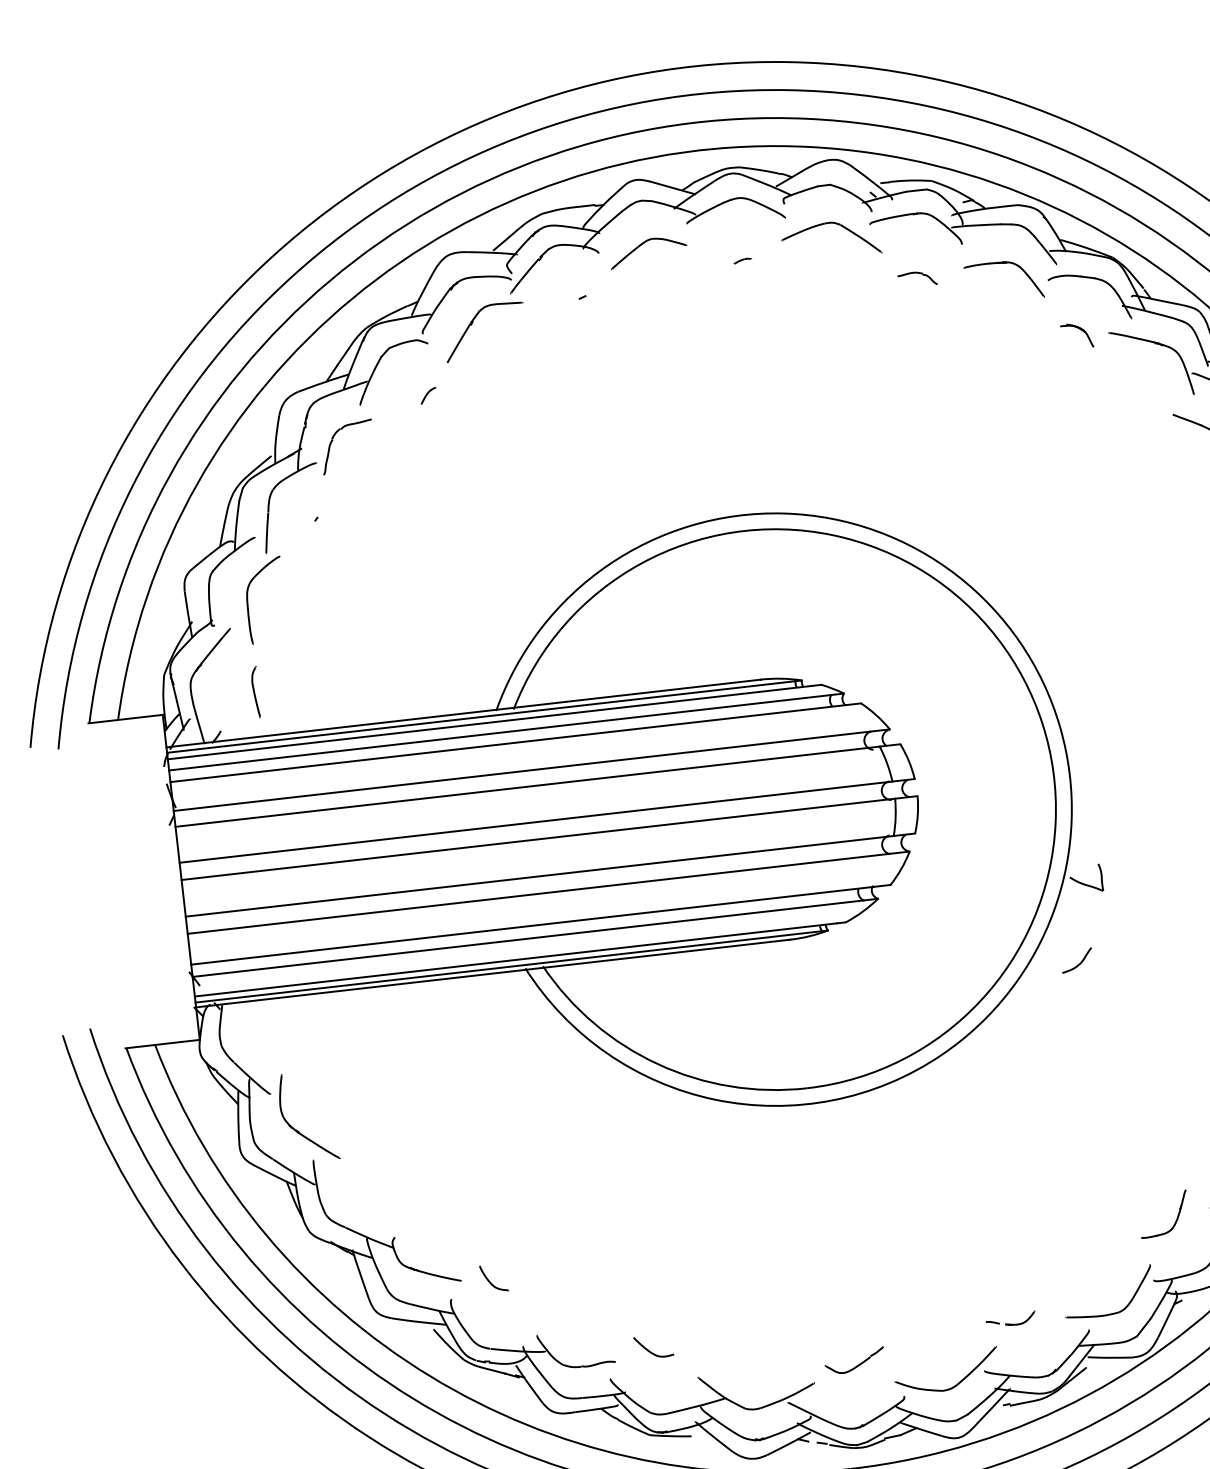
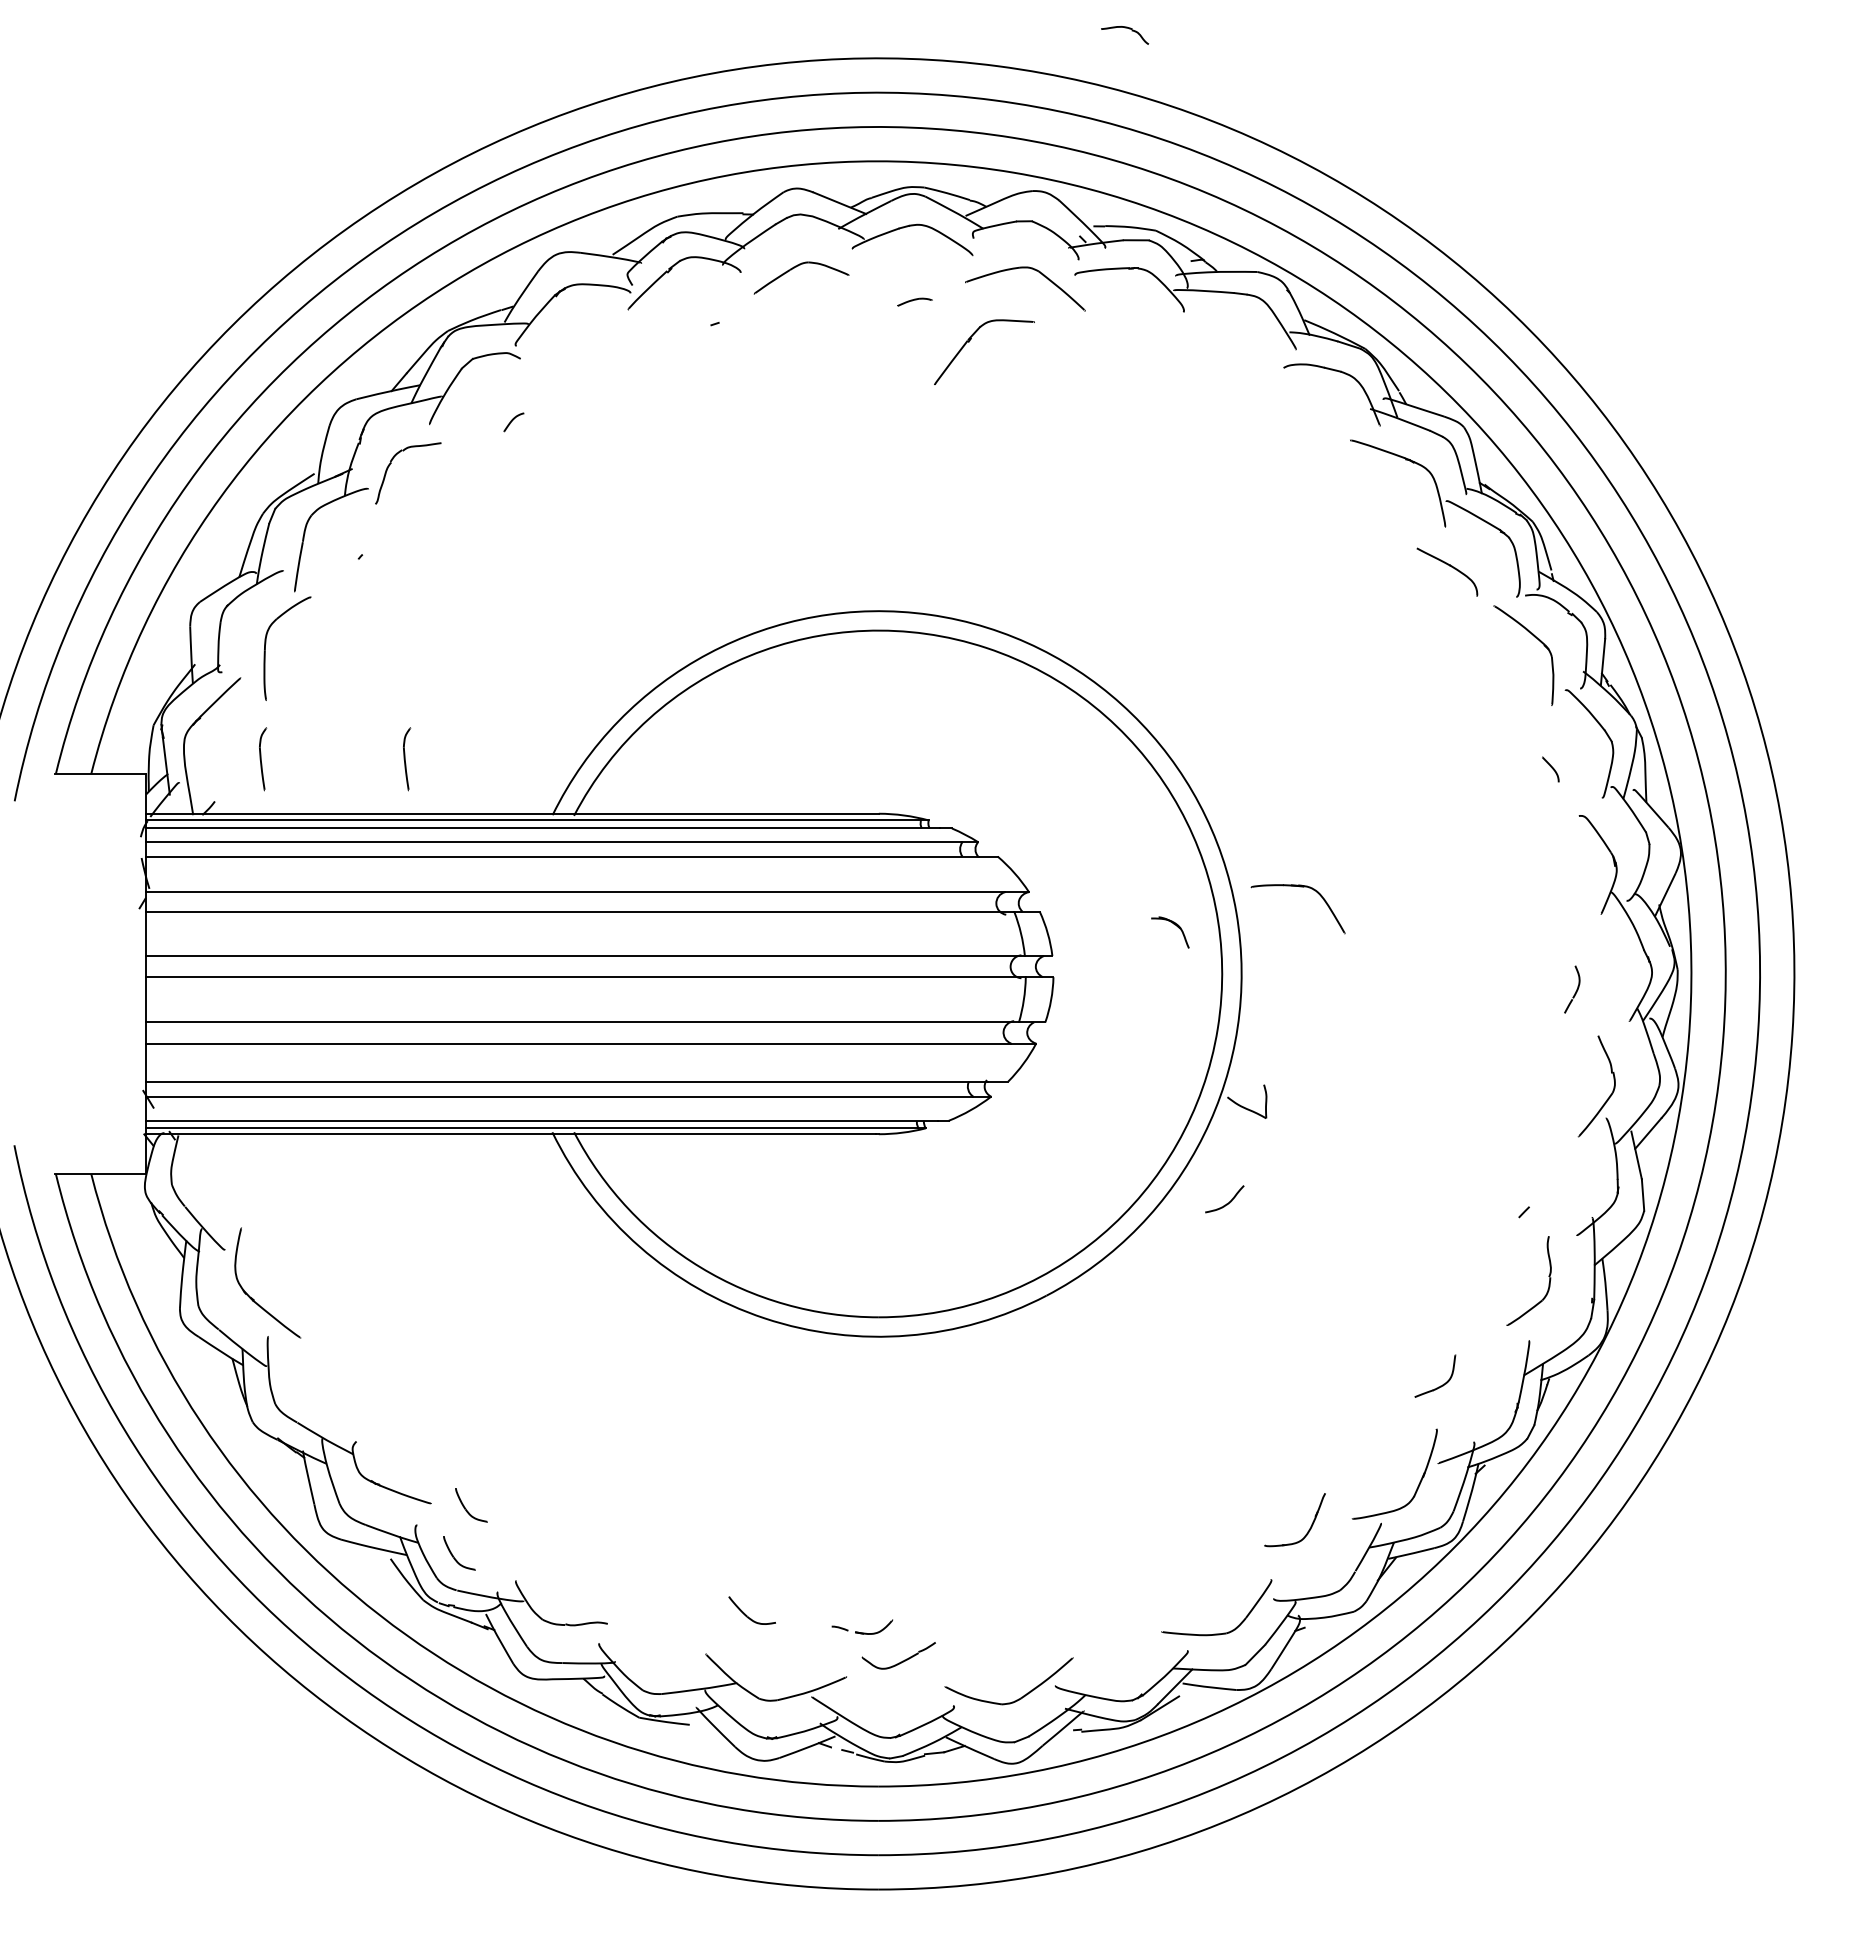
part: (742, 260) -> (914, 301), size x1.6
part: (1003, 263) -> (1299, 887), moved
part: (917, 273) -> (1125, 28), moved
part: (471, 325) -> (969, 342), moved
part: (1081, 330) -> (1176, 926), moved
part: (373, 679) -> (407, 759), added
part: (488, 1318) -> (459, 1553), added
part: (1010, 1319) -> (862, 1626), moved
part: (649, 1350) -> (746, 1614), moved

